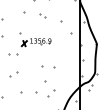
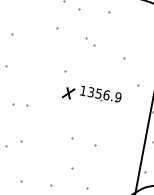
part: (35, 39) -> (91, 89), moved

